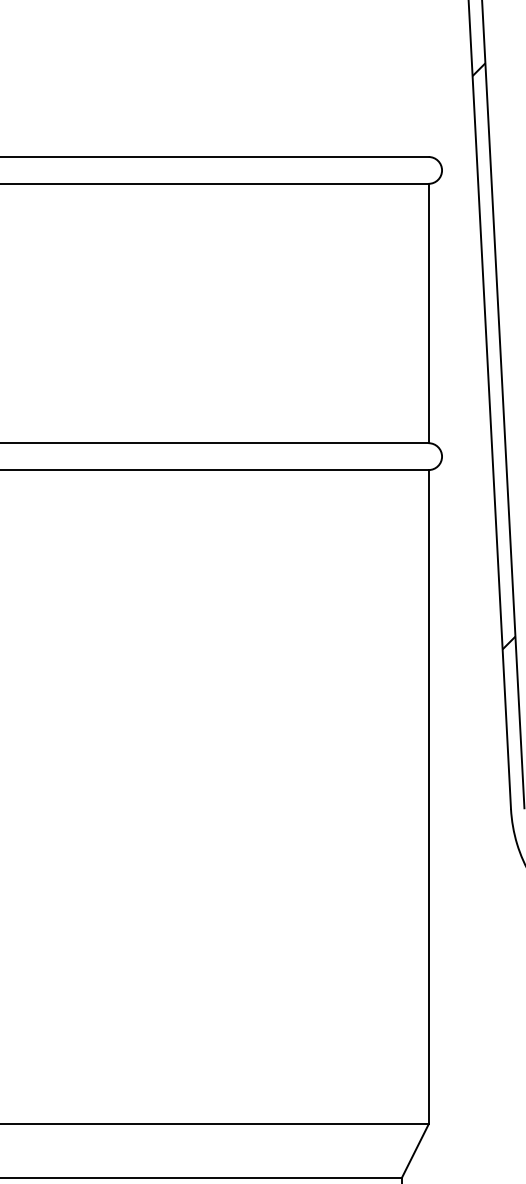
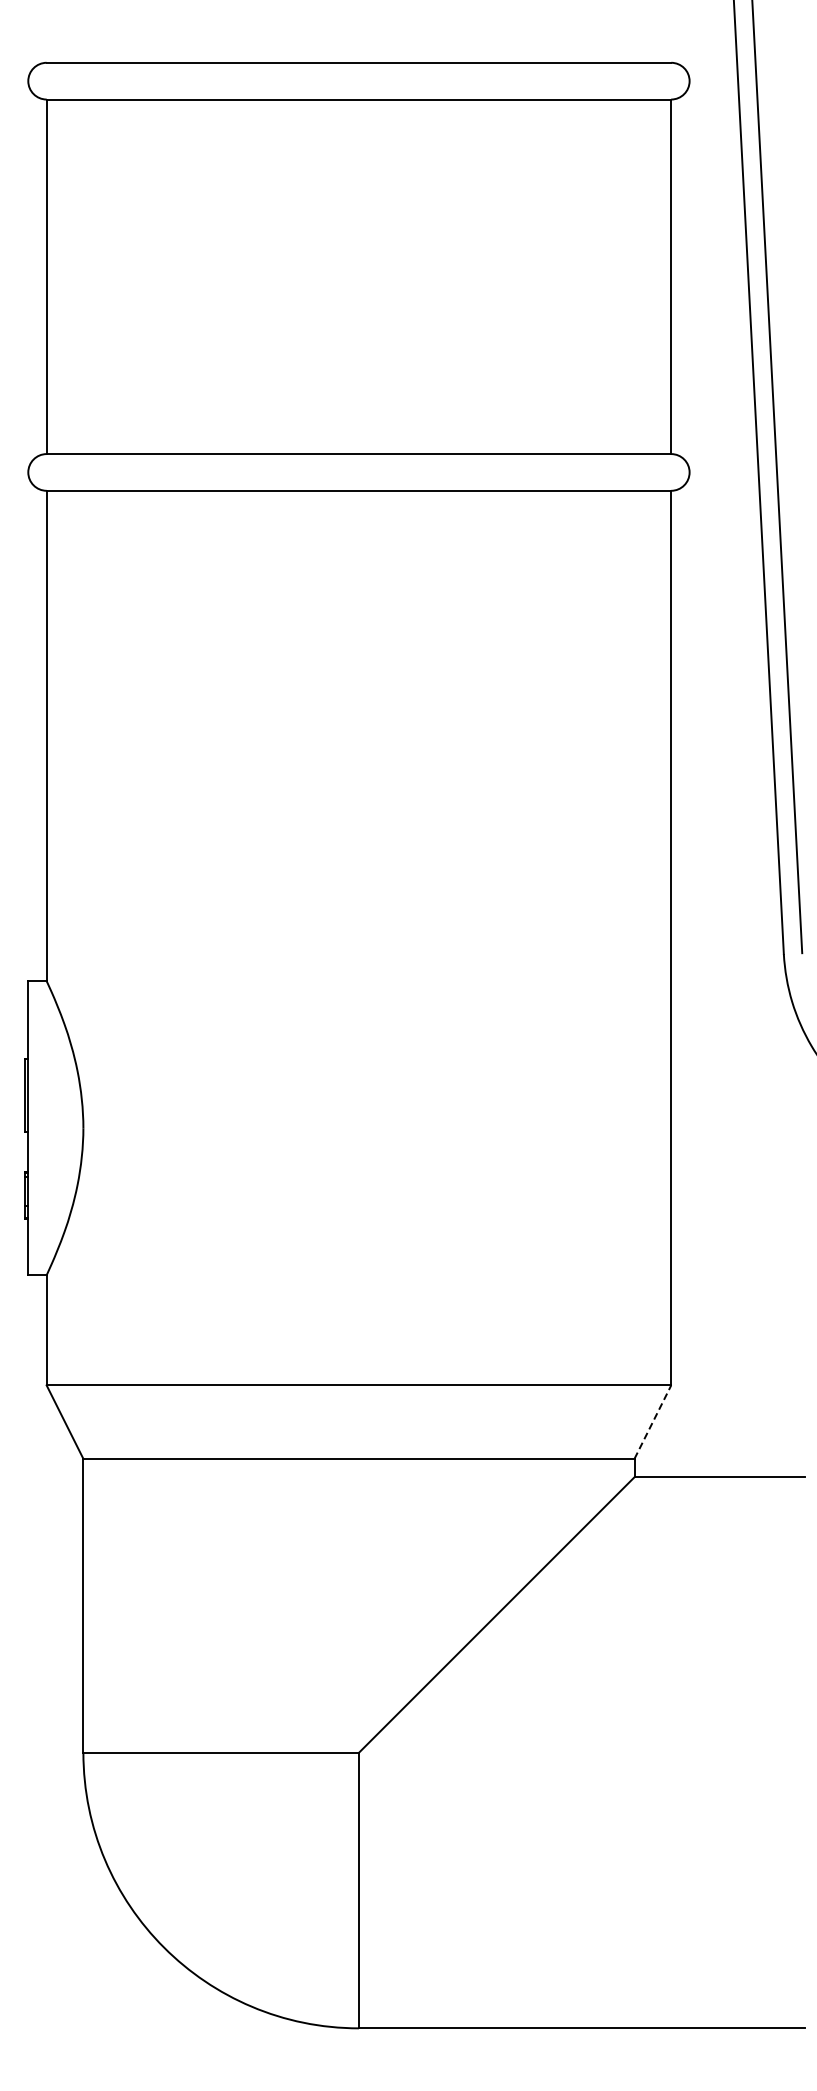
hatch: (508, 642) -> (780, 726), removed
line: (415, 1150) -> (653, 1421), solid -> dashed

